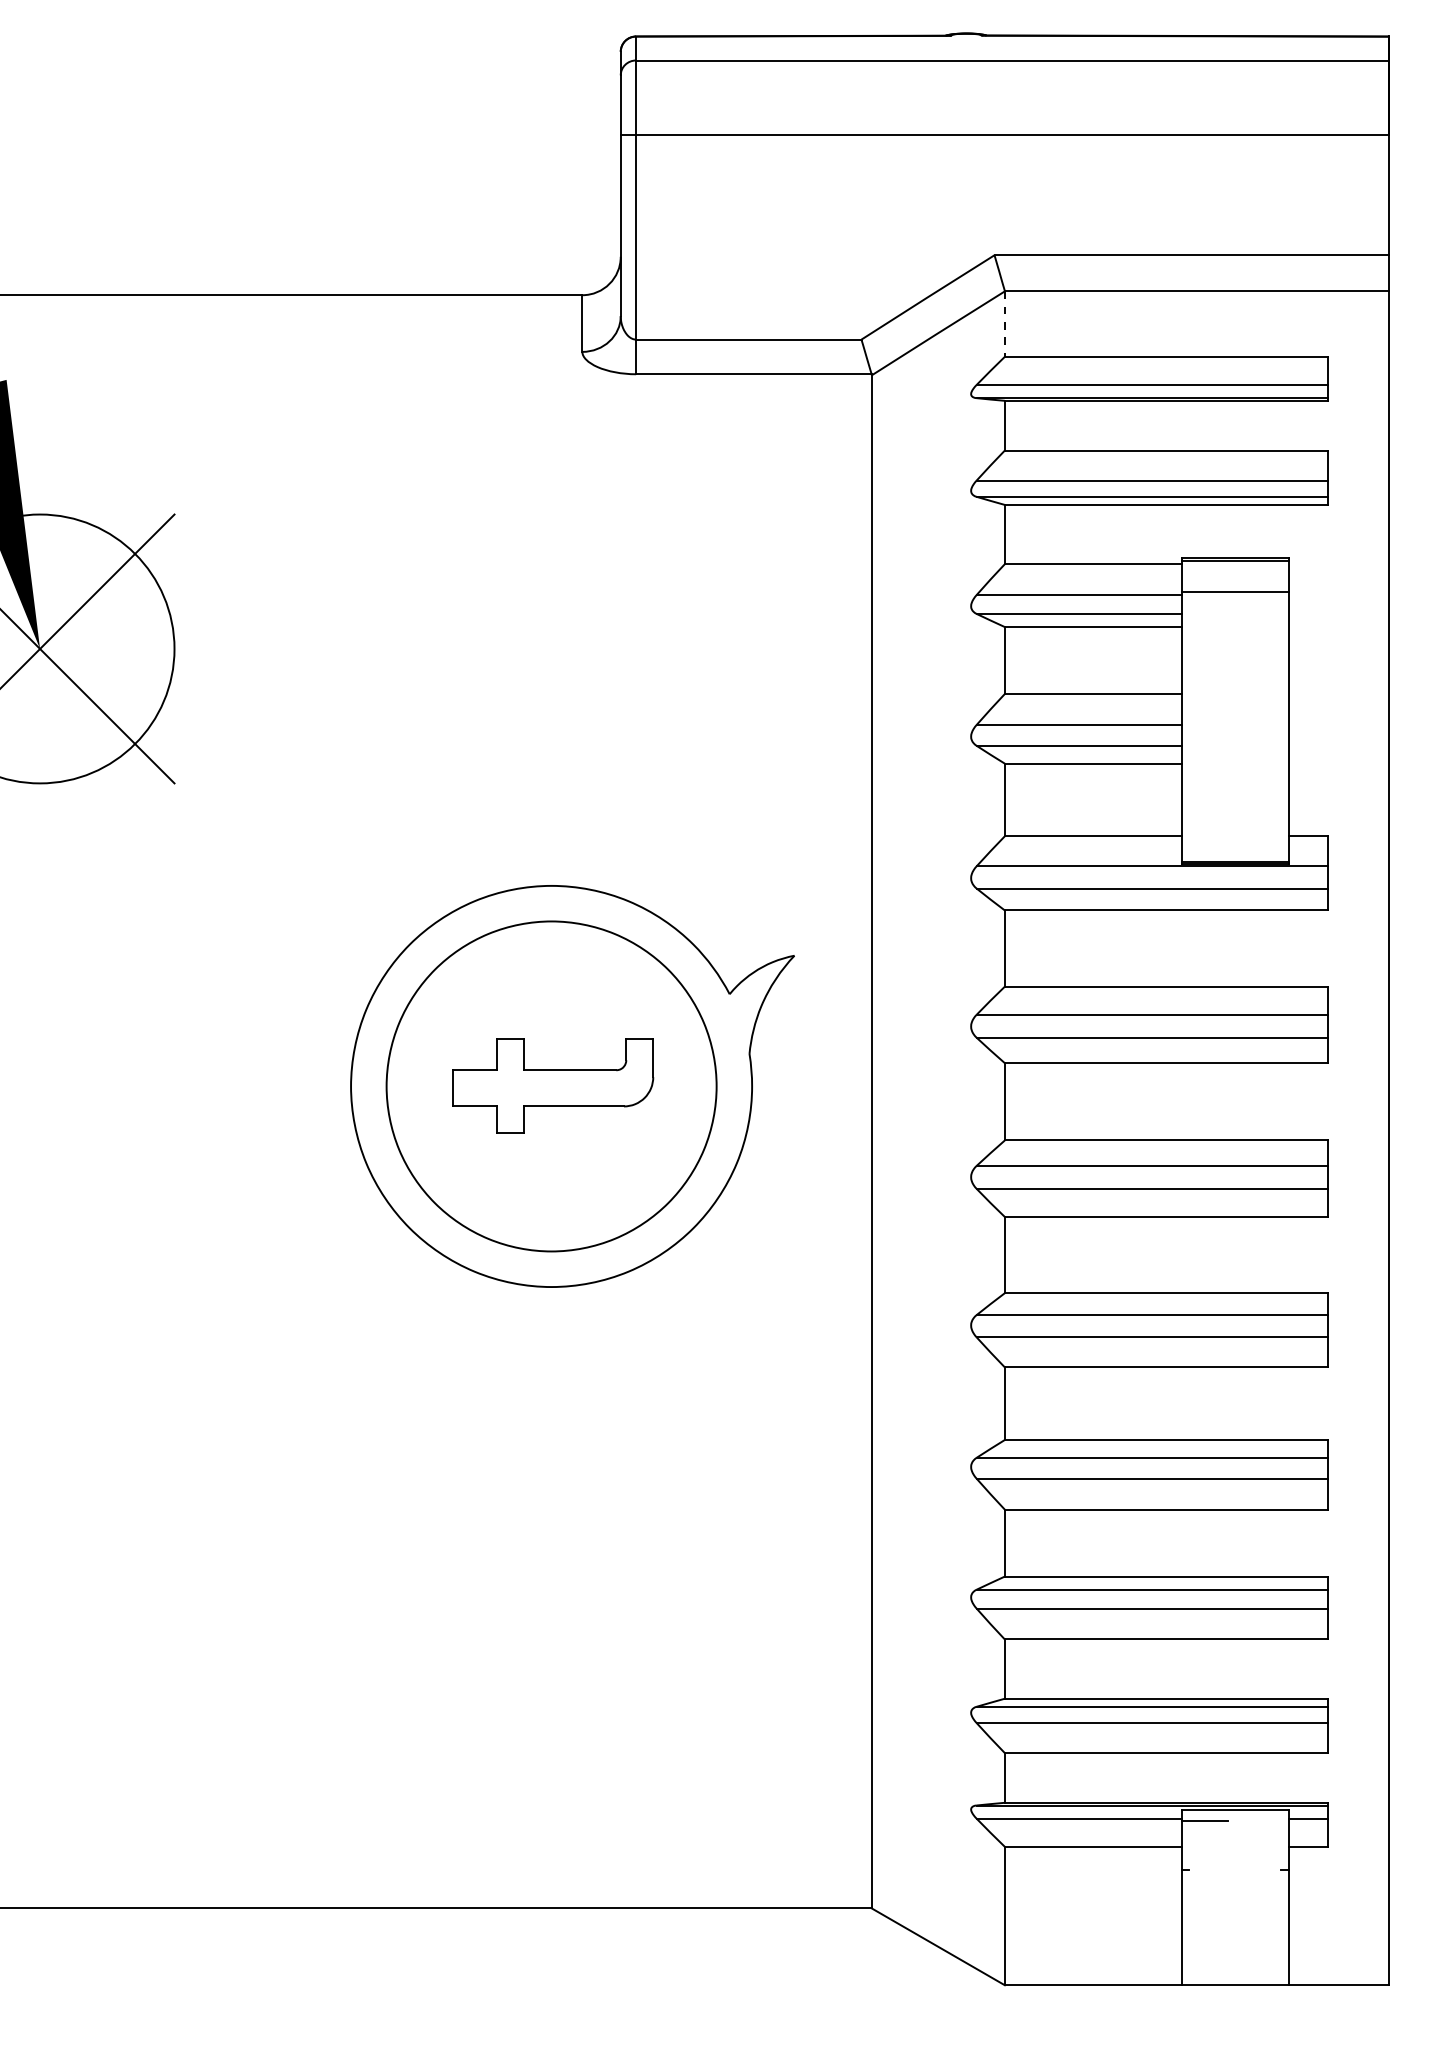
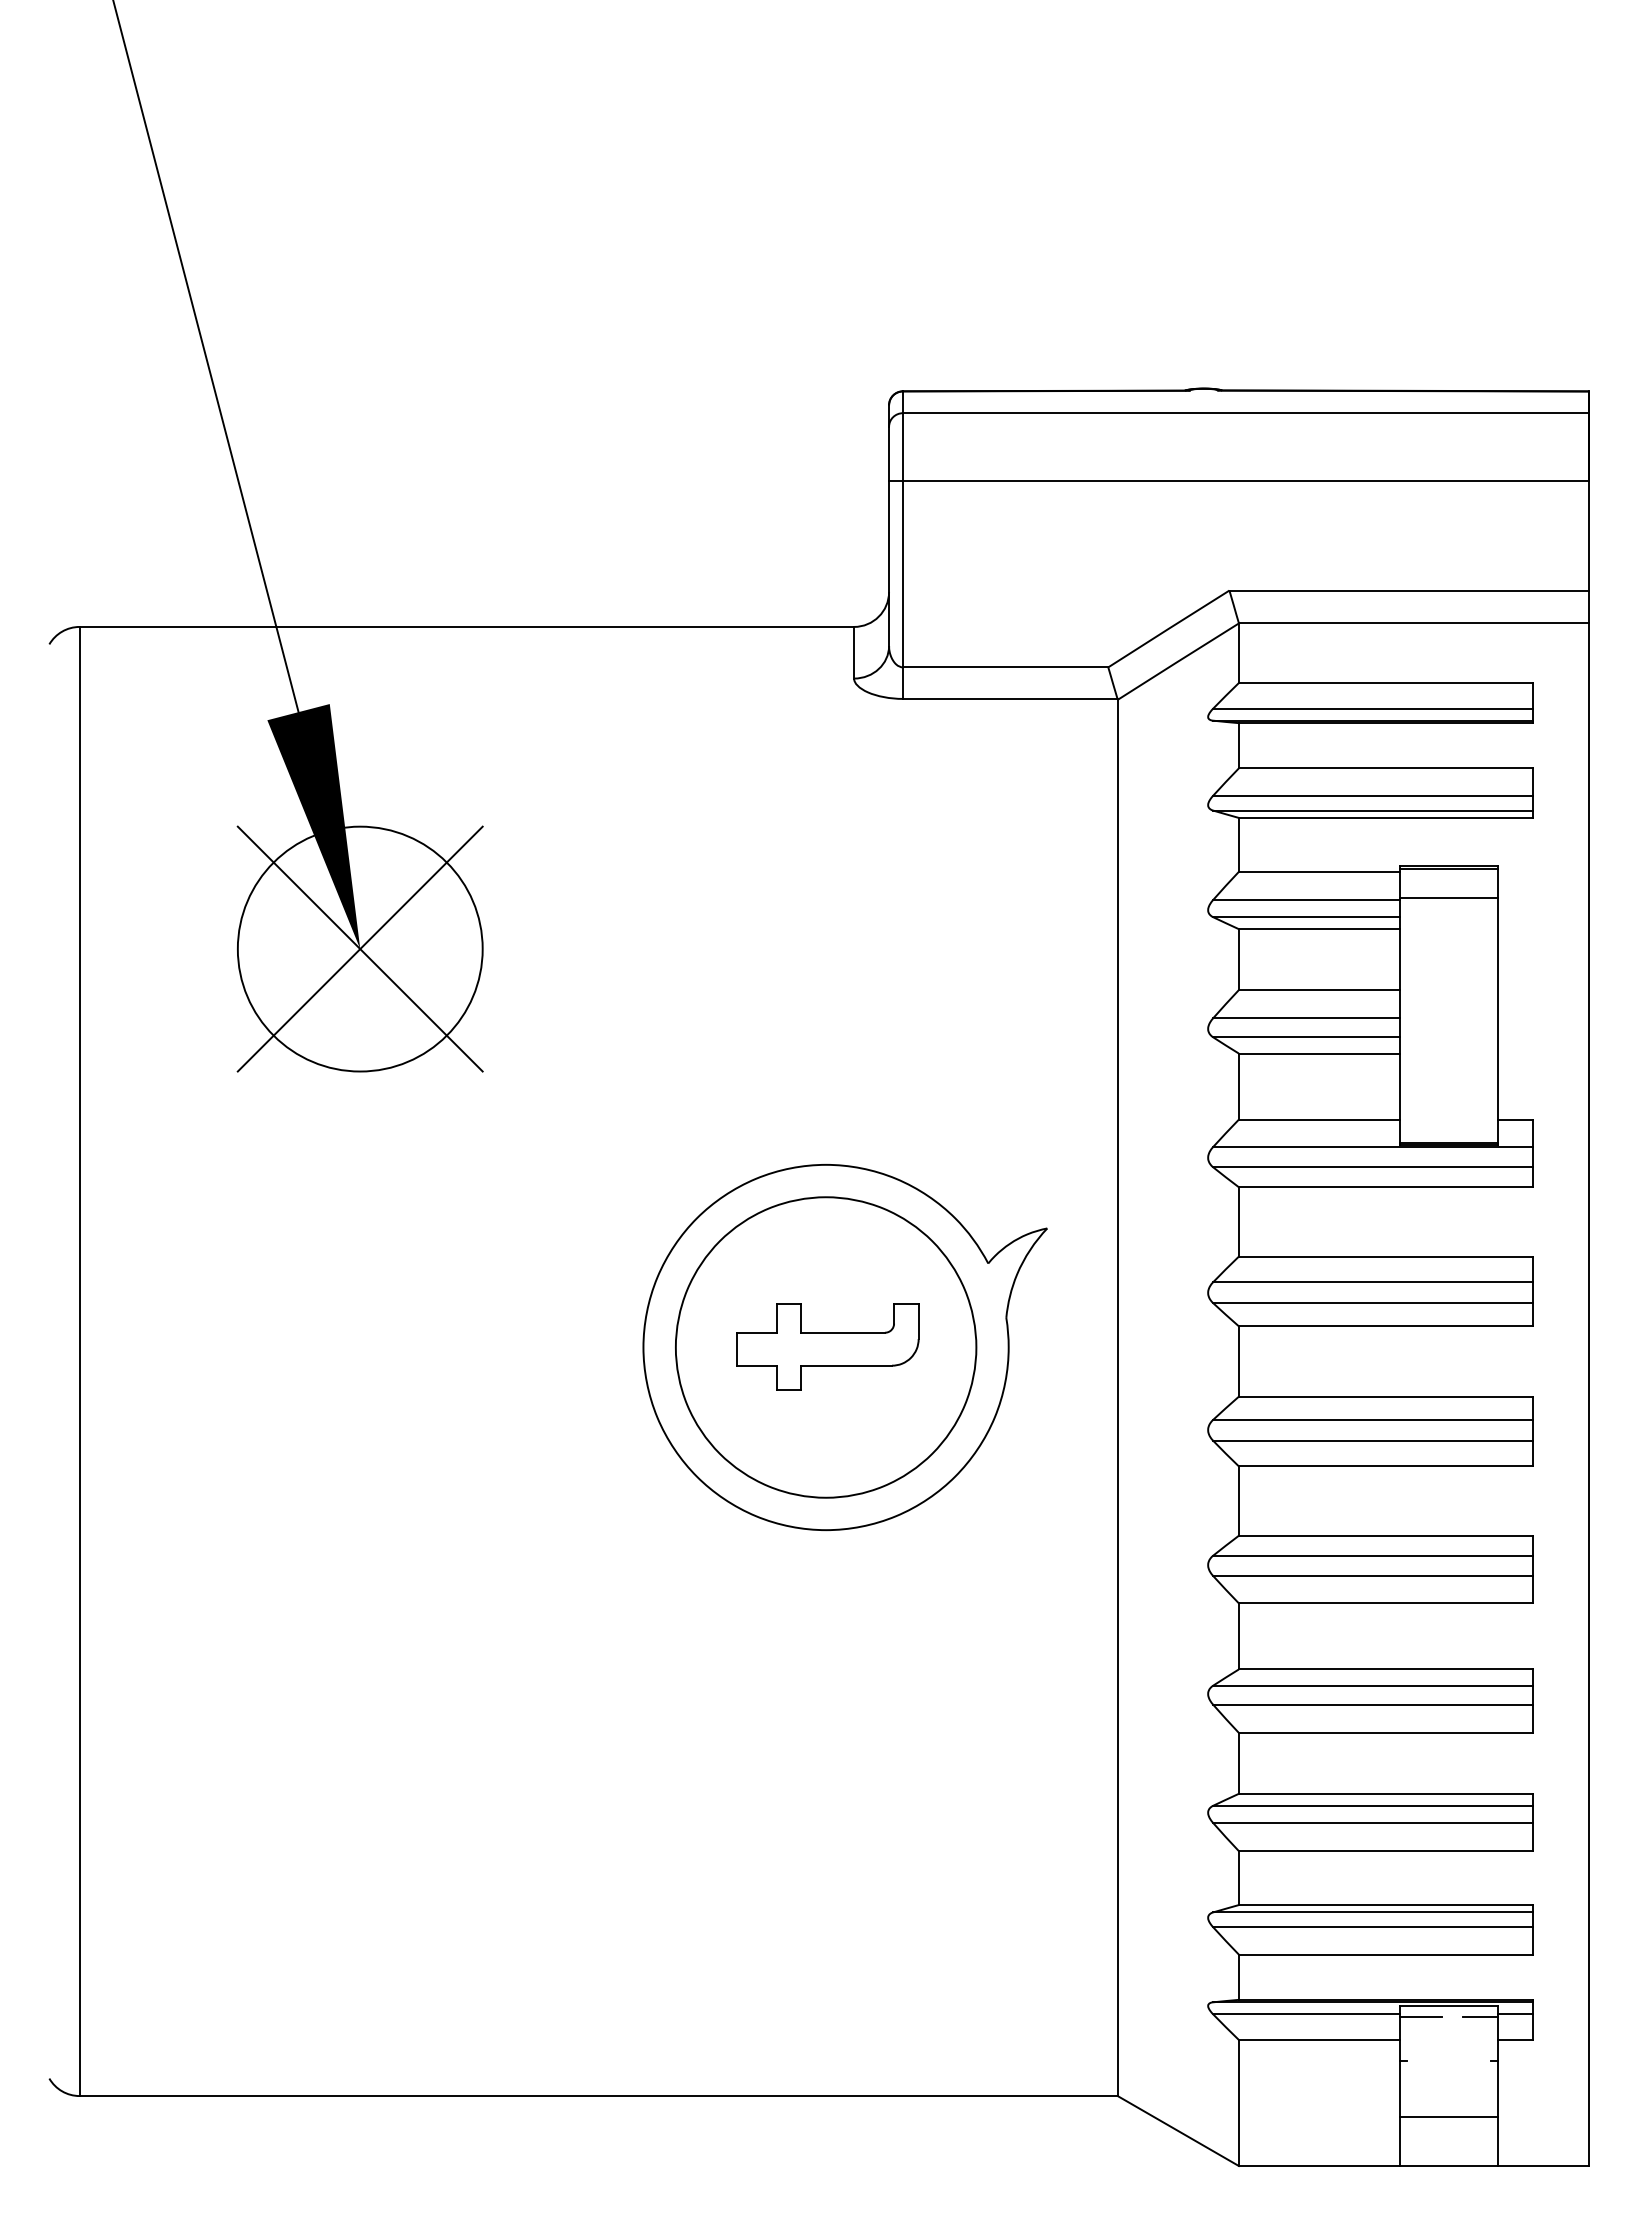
line: (1004, 324) -> (1238, 653), dashed -> solid
line: (1269, 1821) -> (1479, 2016), added
line: (1235, 1931) -> (1448, 2117), added

